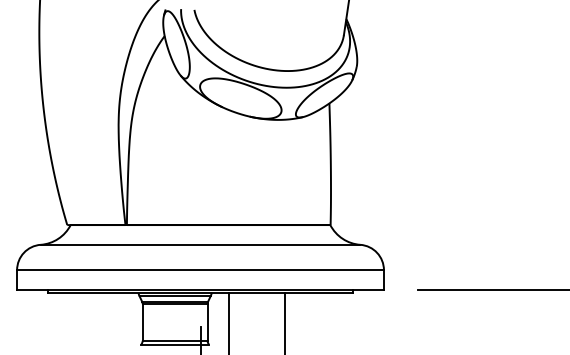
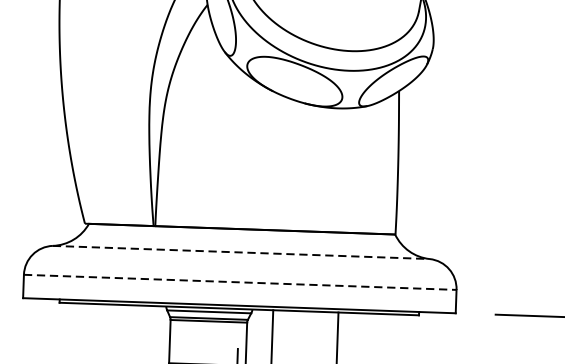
line: (200, 244) -> (241, 252), solid -> dashed
line: (201, 270) -> (241, 282), solid -> dashed

